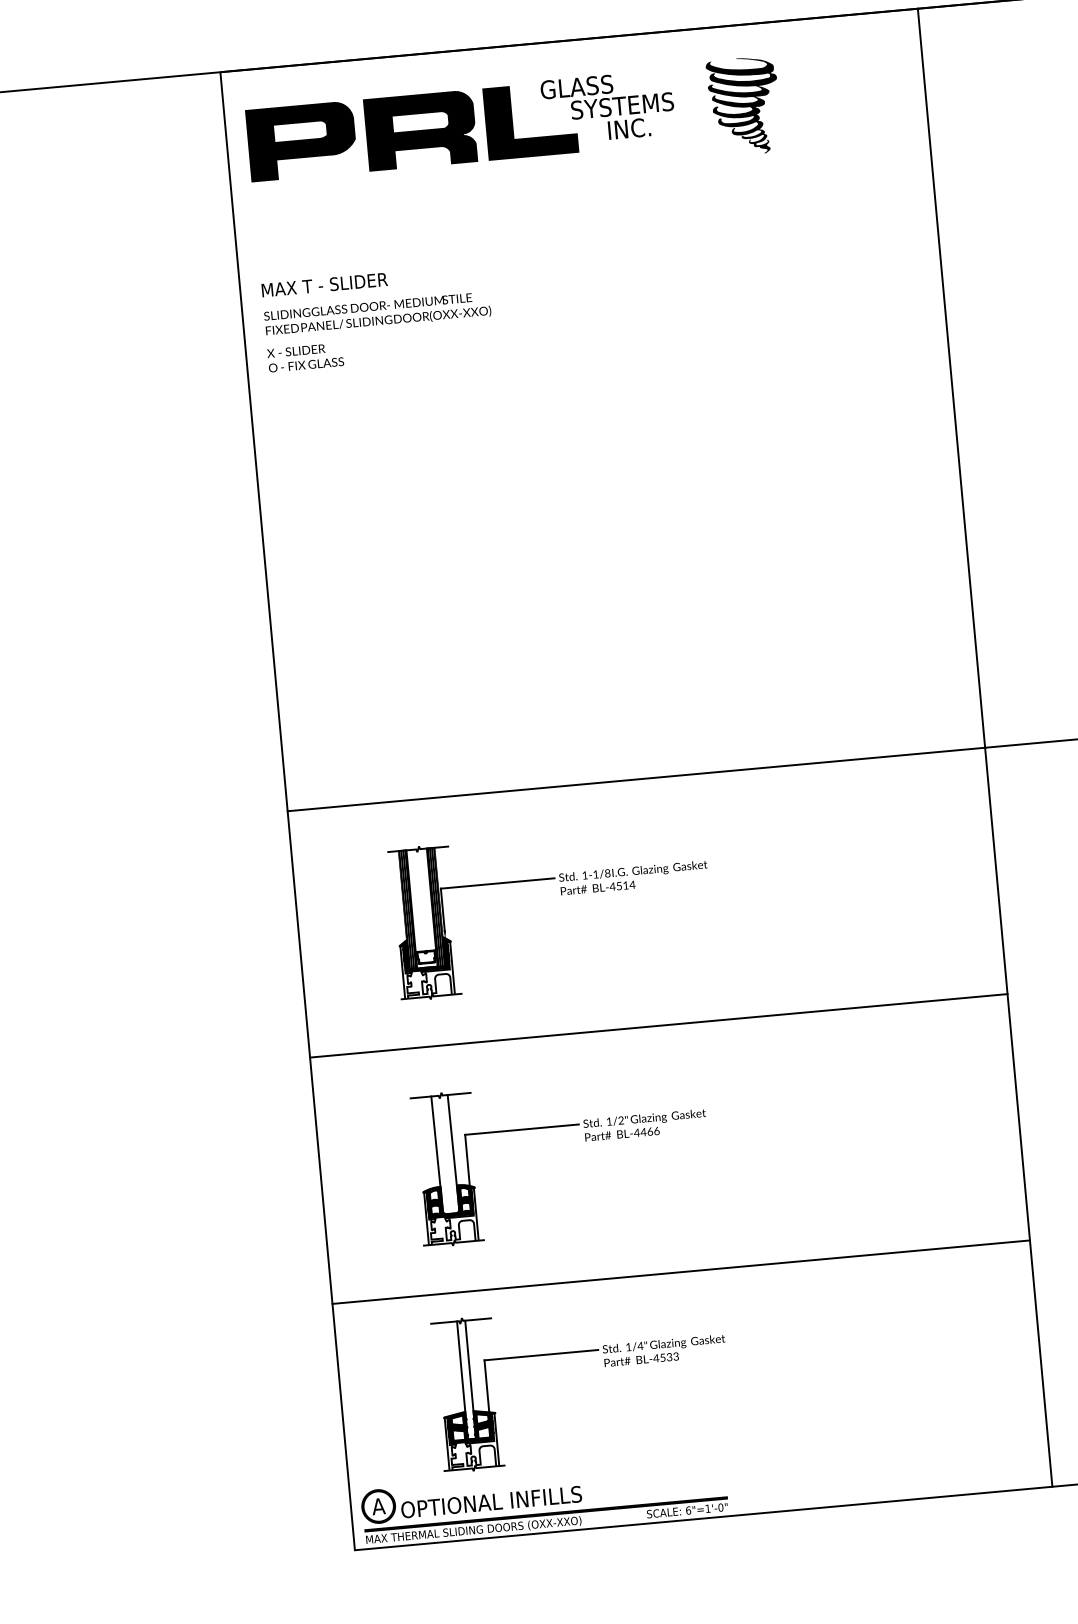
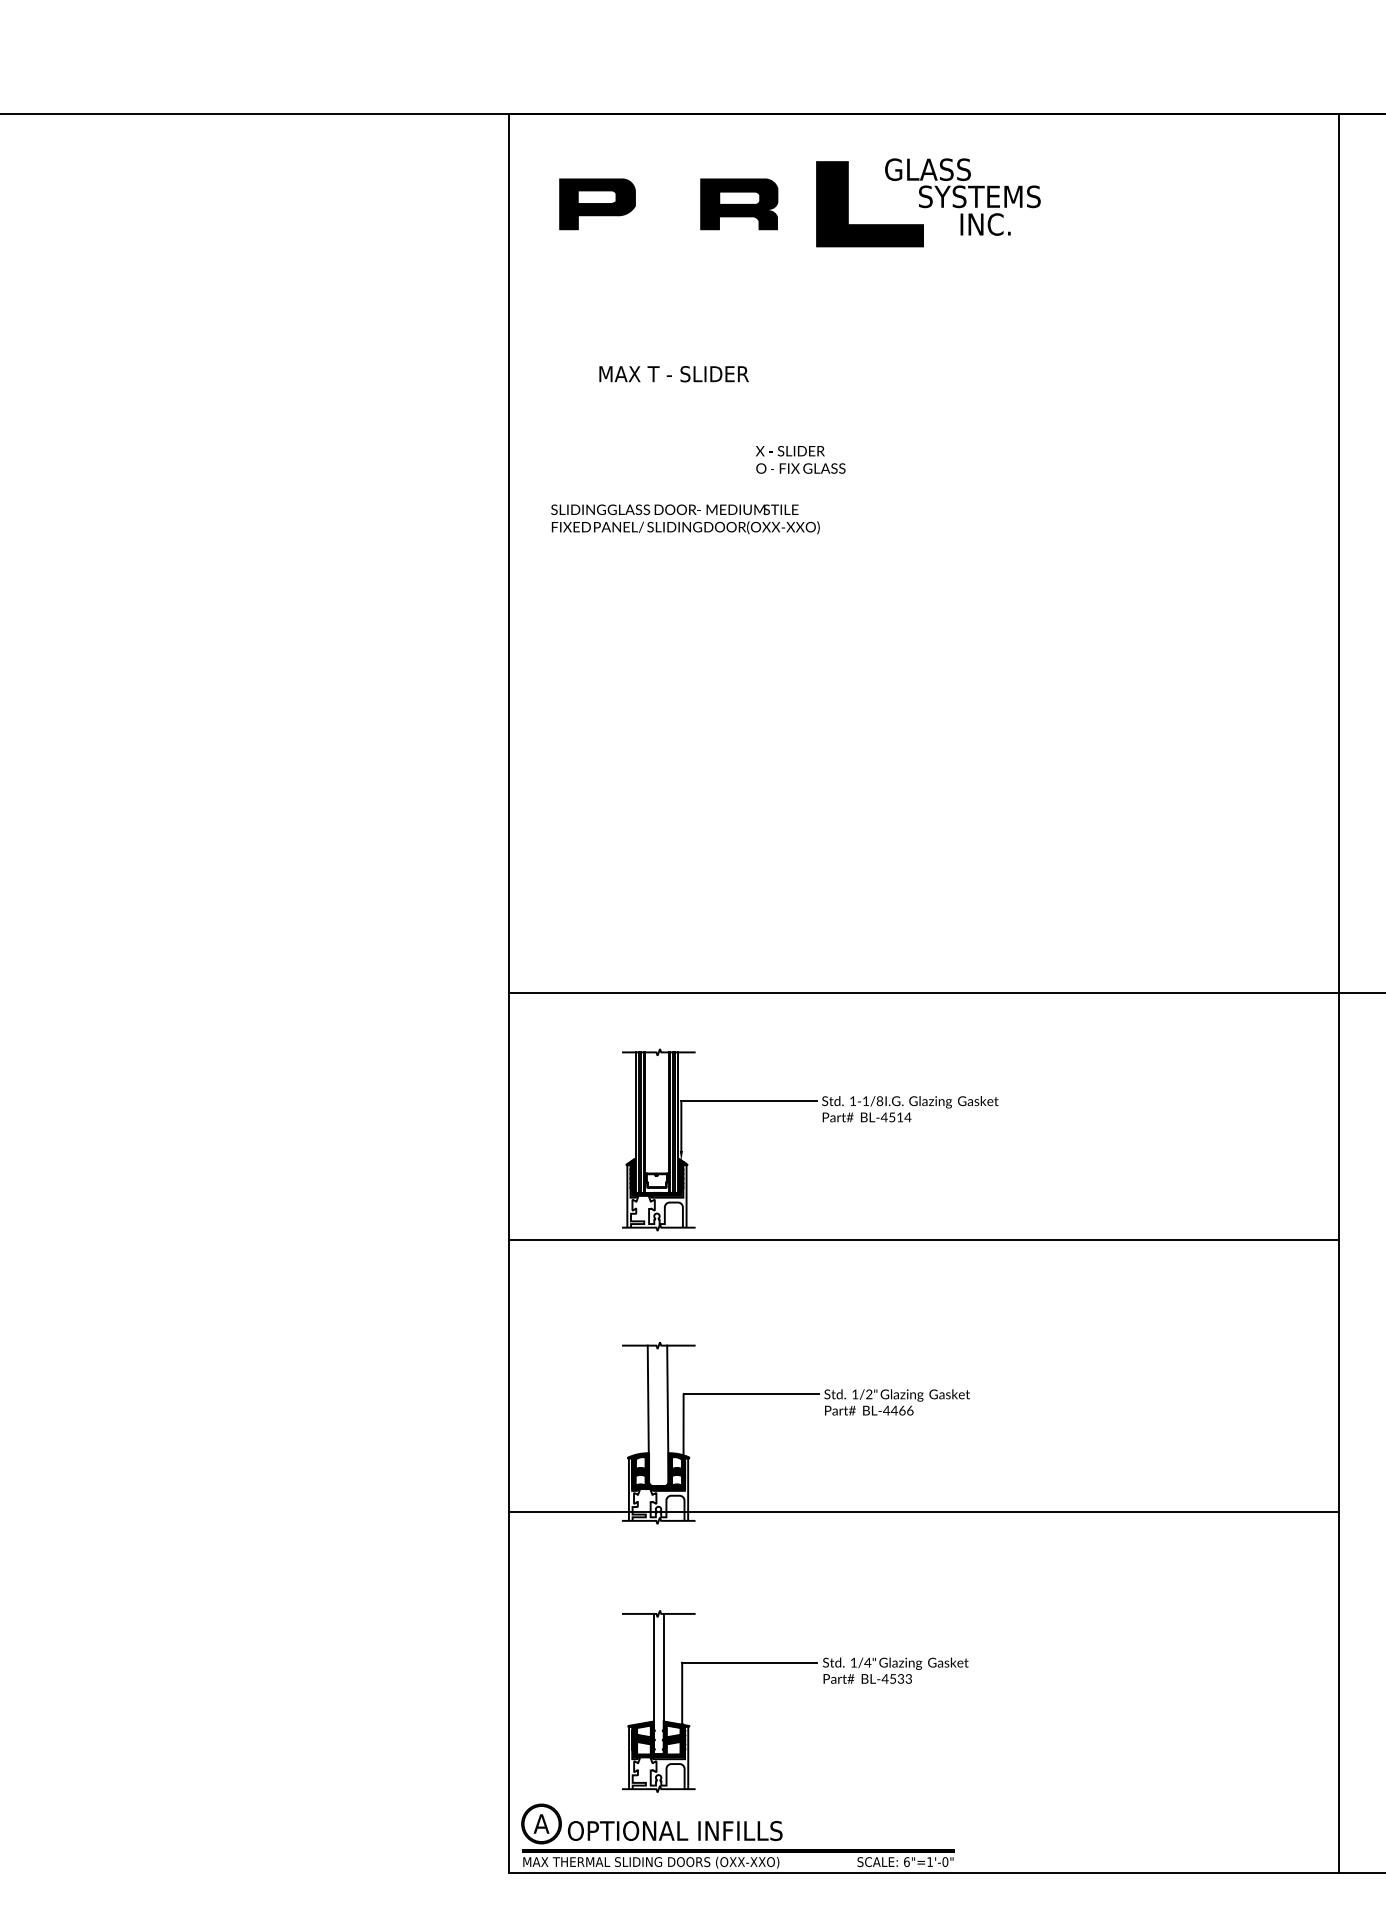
part: (744, 106) -> (1123, 210), removed
part: (421, 130) -> (739, 204), size x0.6
part: (301, 141) -> (597, 204), size x0.6
text: (324, 285) -> (673, 374), moved
text: (377, 314) -> (685, 519), moved
text: (305, 357) -> (800, 459), moved
line: (658, 1025) -> (923, 1239), moved
line: (680, 1271) -> (923, 1511), moved

